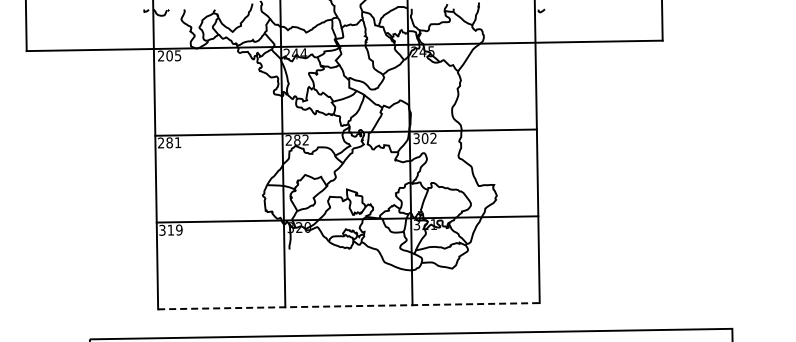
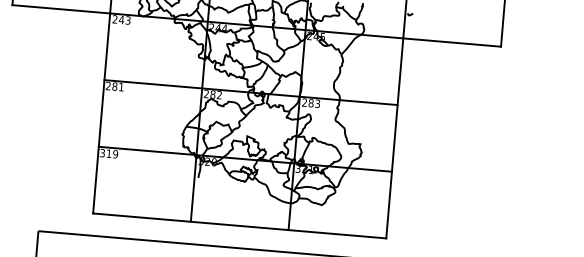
text: (173, 55) -> (124, 19), 205 -> 243
text: (424, 138) -> (310, 103), 302 -> 283
line: (348, 306) -> (239, 226), dashed -> solid

